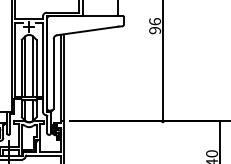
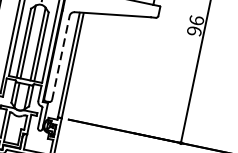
line: (53, 73) -> (60, 57), solid -> dashed

